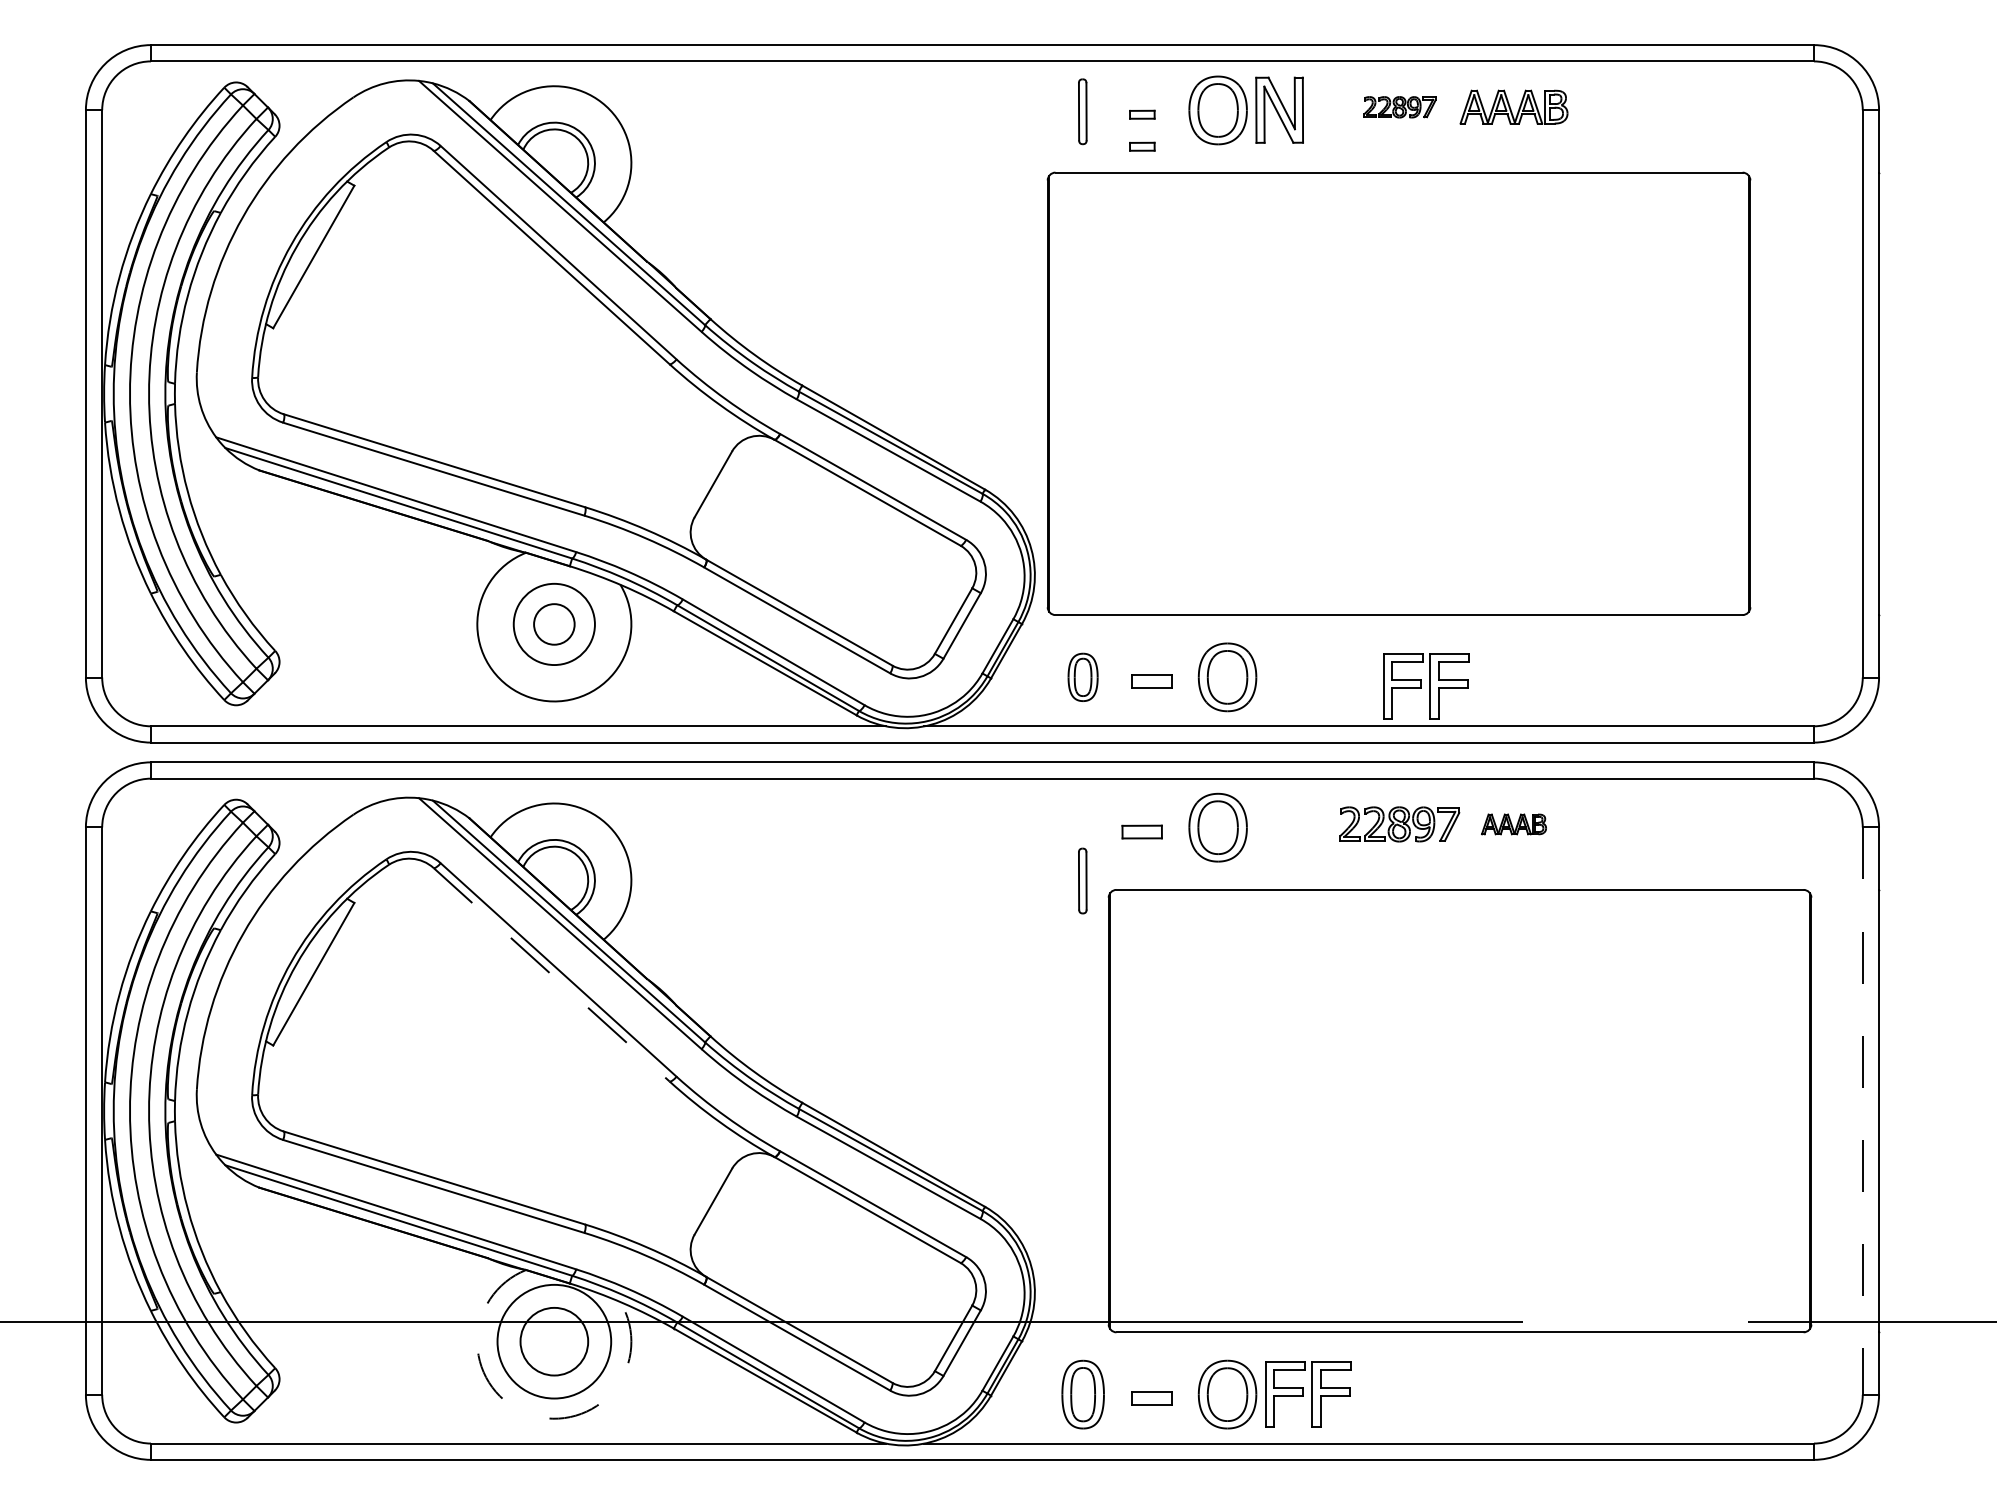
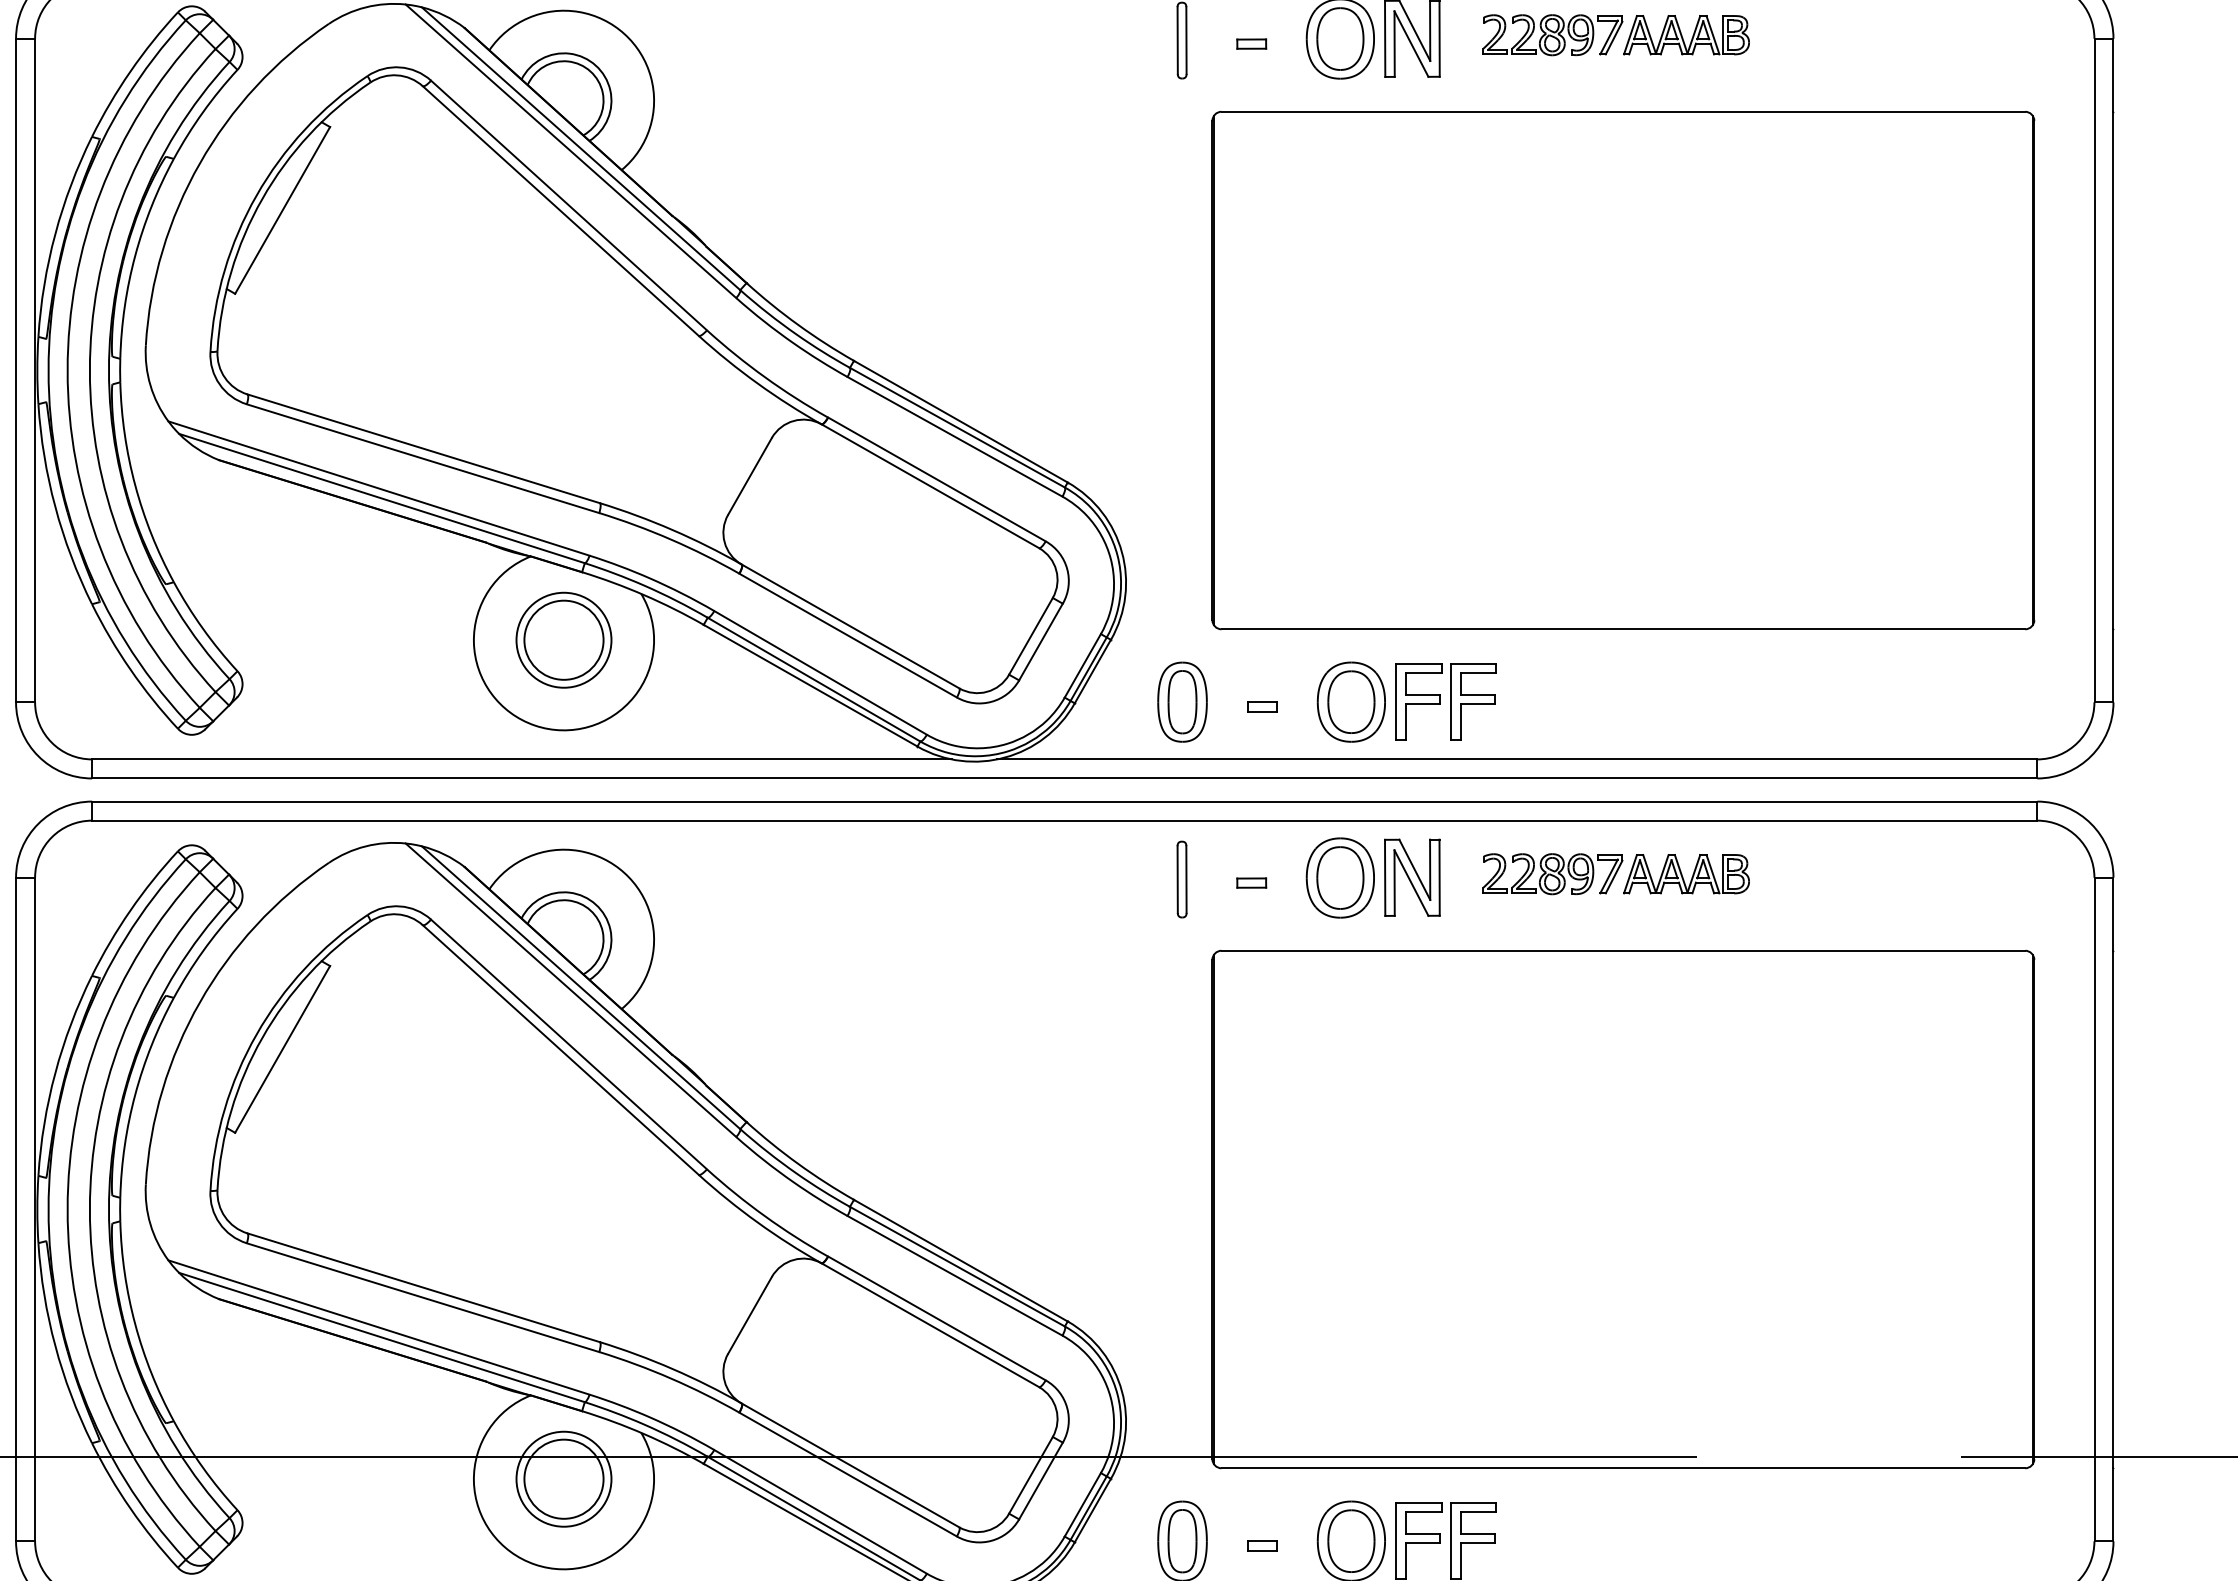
part: (1399, 107) -> (1552, 35), size x1.67
part: (1142, 146) -> (1251, 81), removed
part: (1398, 393) -> (1622, 370), moved
circle: (554, 624) -> (564, 640), size x1.67
part: (1082, 677) -> (1181, 702), size x1.43
part: (1151, 680) -> (1262, 705), size x0.62
part: (1426, 686) -> (1446, 702), moved
part: (1513, 824) -> (1685, 874), size x1.67
part: (1279, 827) -> (1412, 877), added
part: (1142, 831) -> (1251, 882), size x0.62
part: (1082, 880) -> (1181, 878), moved
line: (552, 975) -> (561, 1050), dashed -> solid
line: (1862, 1111) -> (2094, 1209), dashed -> solid
circle: (553, 1341) -> (562, 1479), size x0.71
part: (1151, 1398) -> (1262, 1545), size x0.62
arc: (529, 1414) -> (534, 1564), dashed -> solid

